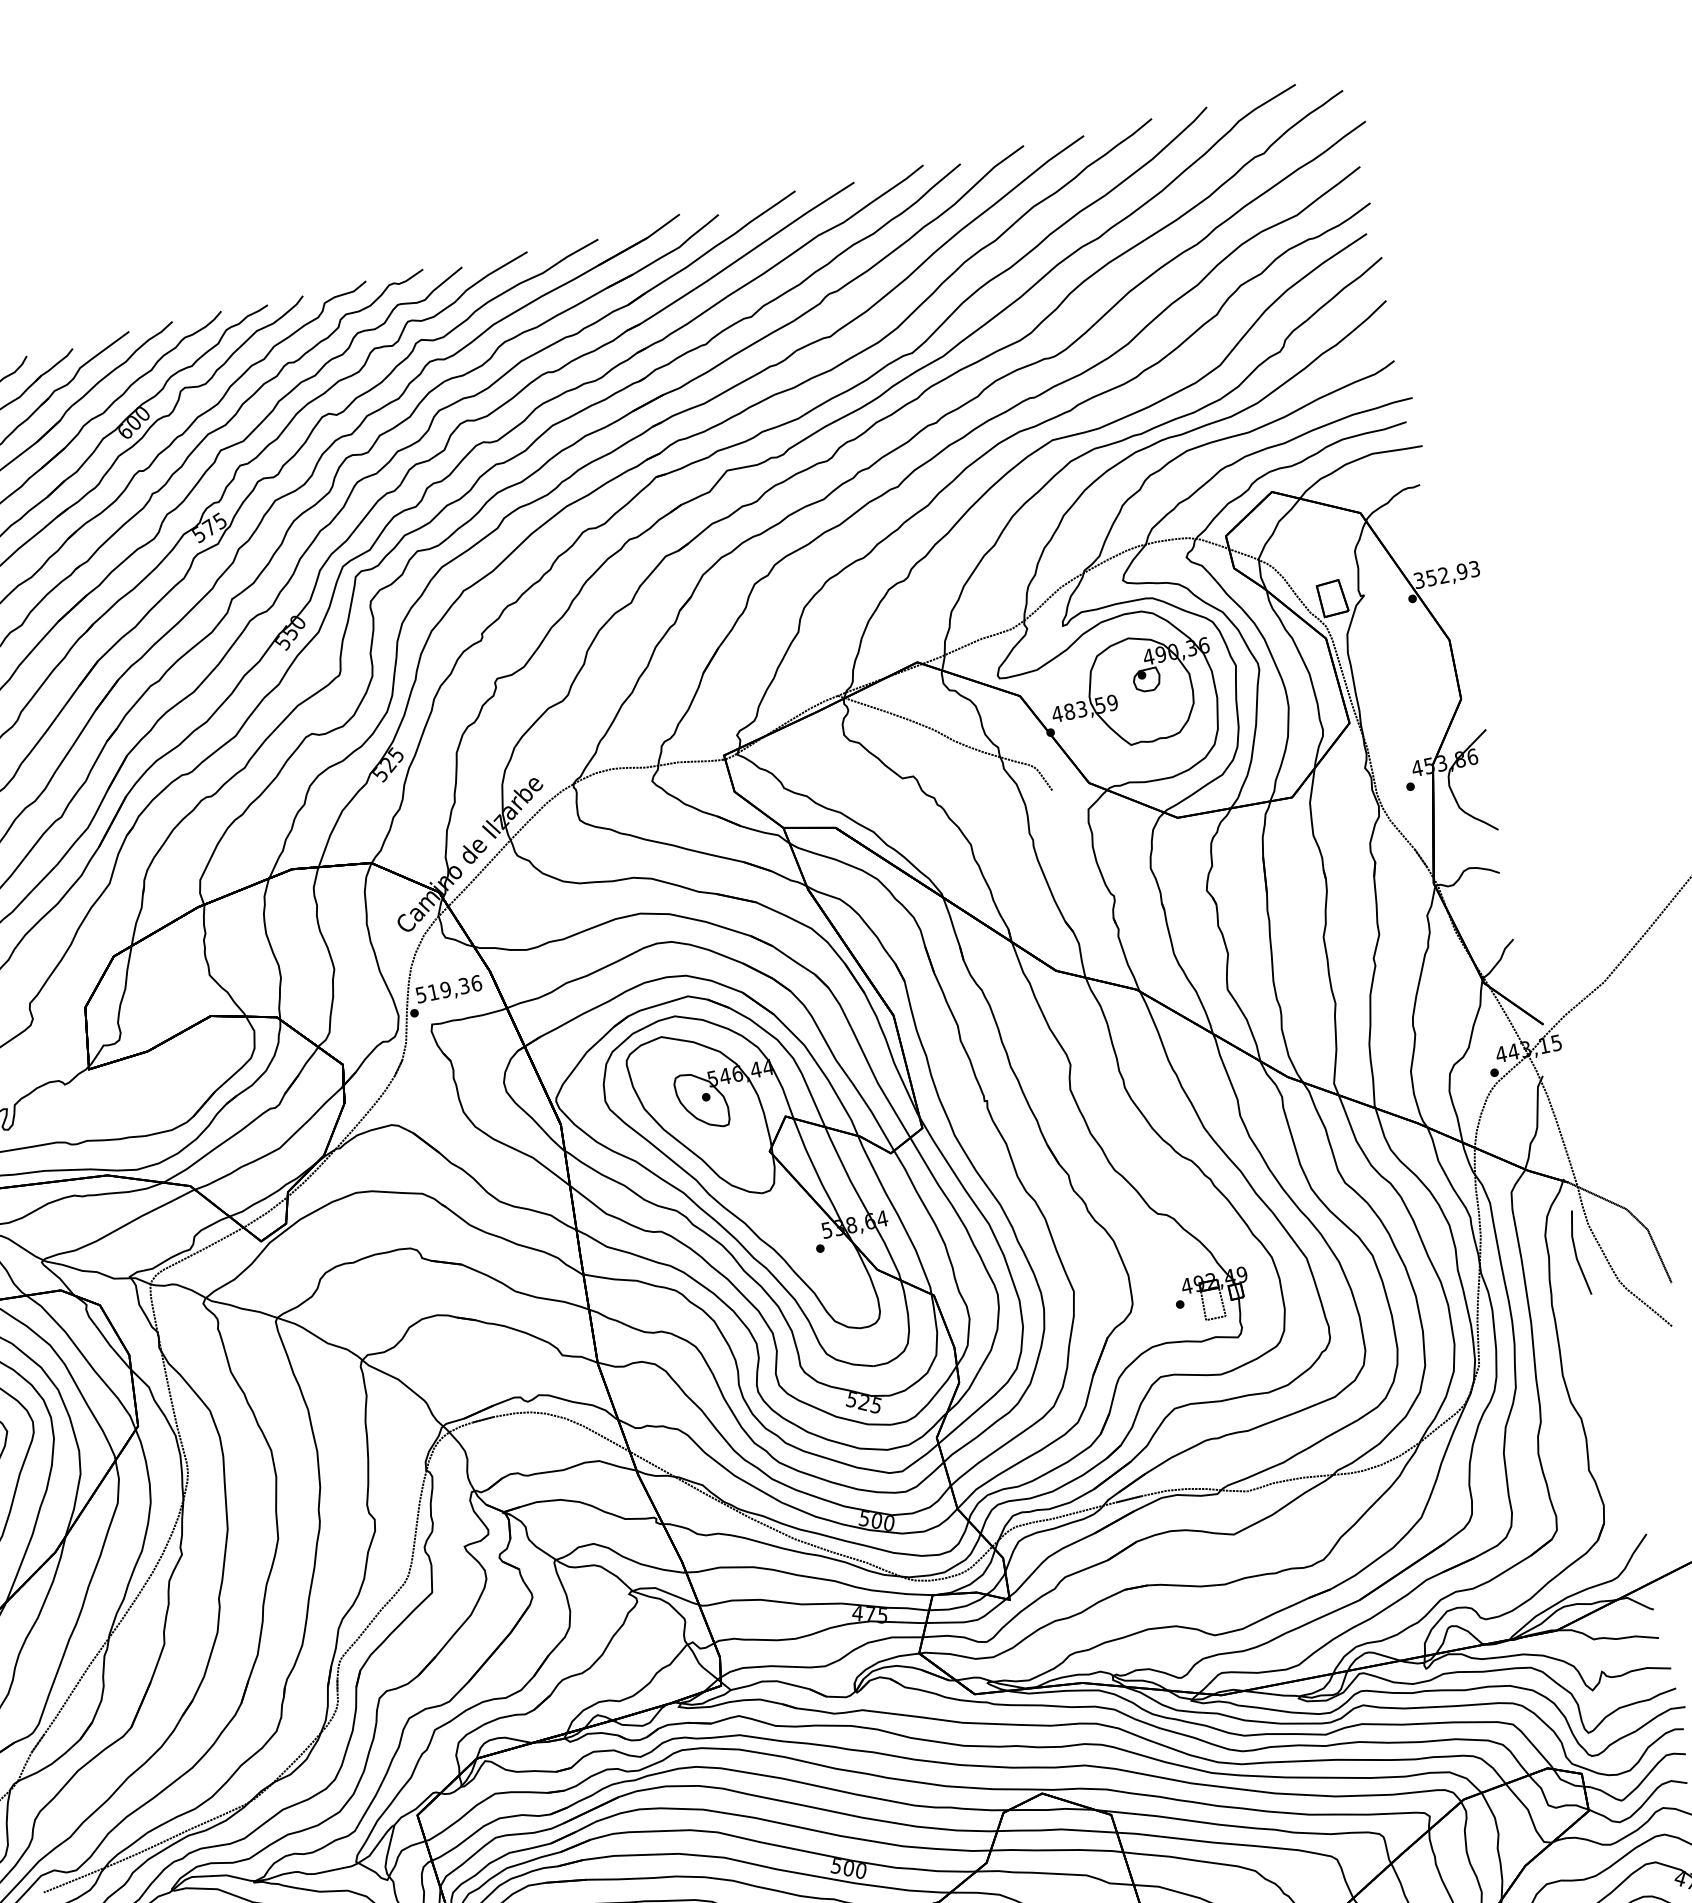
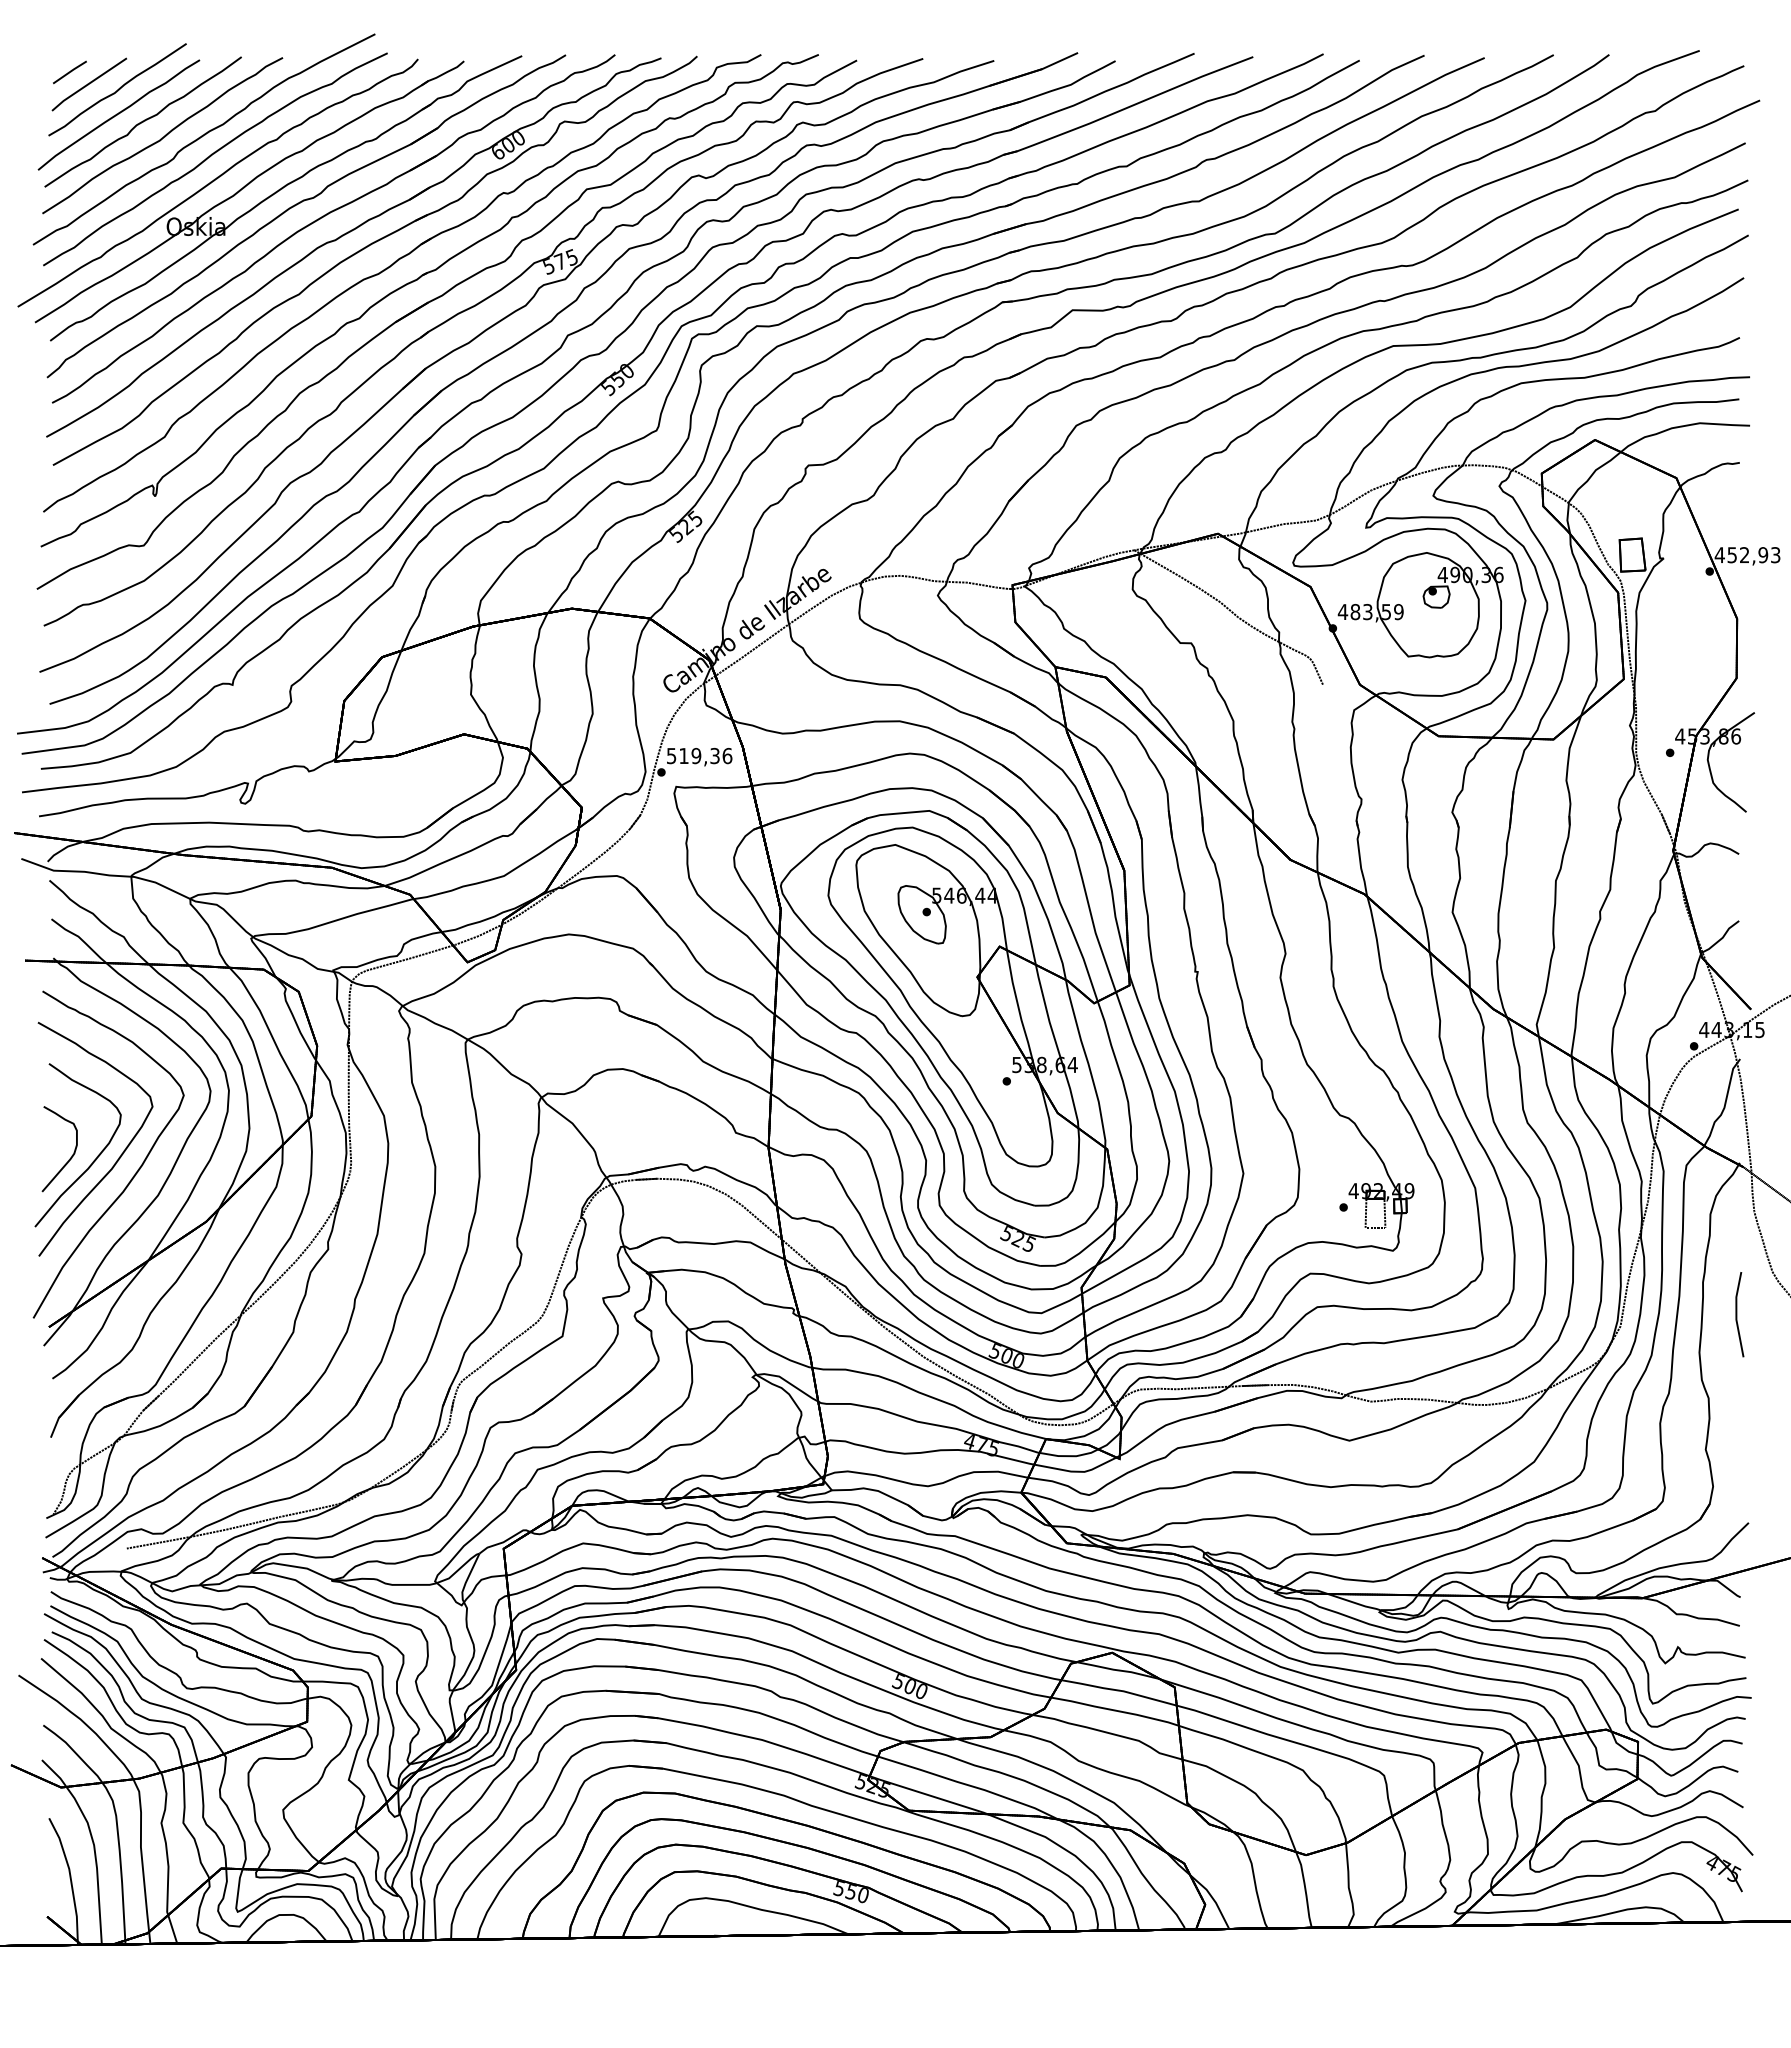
text: (1418, 580) -> (1719, 555), 352,93 -> 452,93
line: (1576, 1253) -> (1737, 1314), moved

